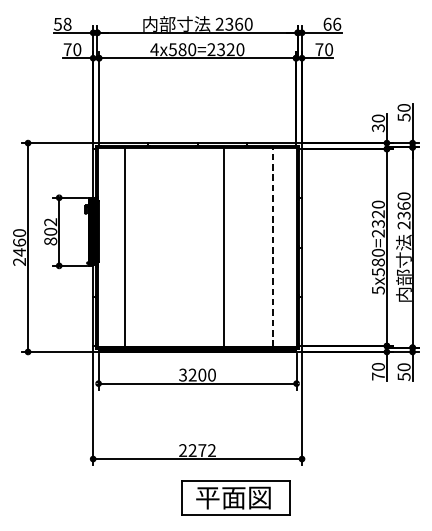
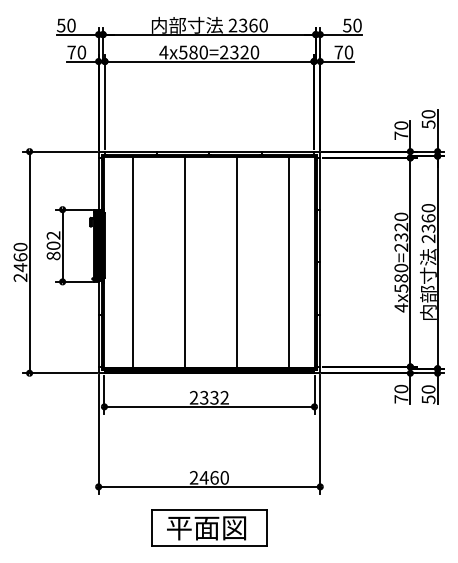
text: (67, 24) -> (71, 25), 58 -> 50
text: (332, 24) -> (352, 25), 66 -> 50
text: (378, 127) -> (401, 135), 30 -> 70
line: (174, 246) -> (184, 261), added
line: (273, 246) -> (289, 261), dashed -> solid
text: (378, 290) -> (401, 307), 5x580=2320 -> 4x580=2320
text: (196, 374) -> (208, 397), 3200 -> 2332
text: (201, 450) -> (213, 477), 2272 -> 2460
part: (236, 497) -> (209, 527), moved

